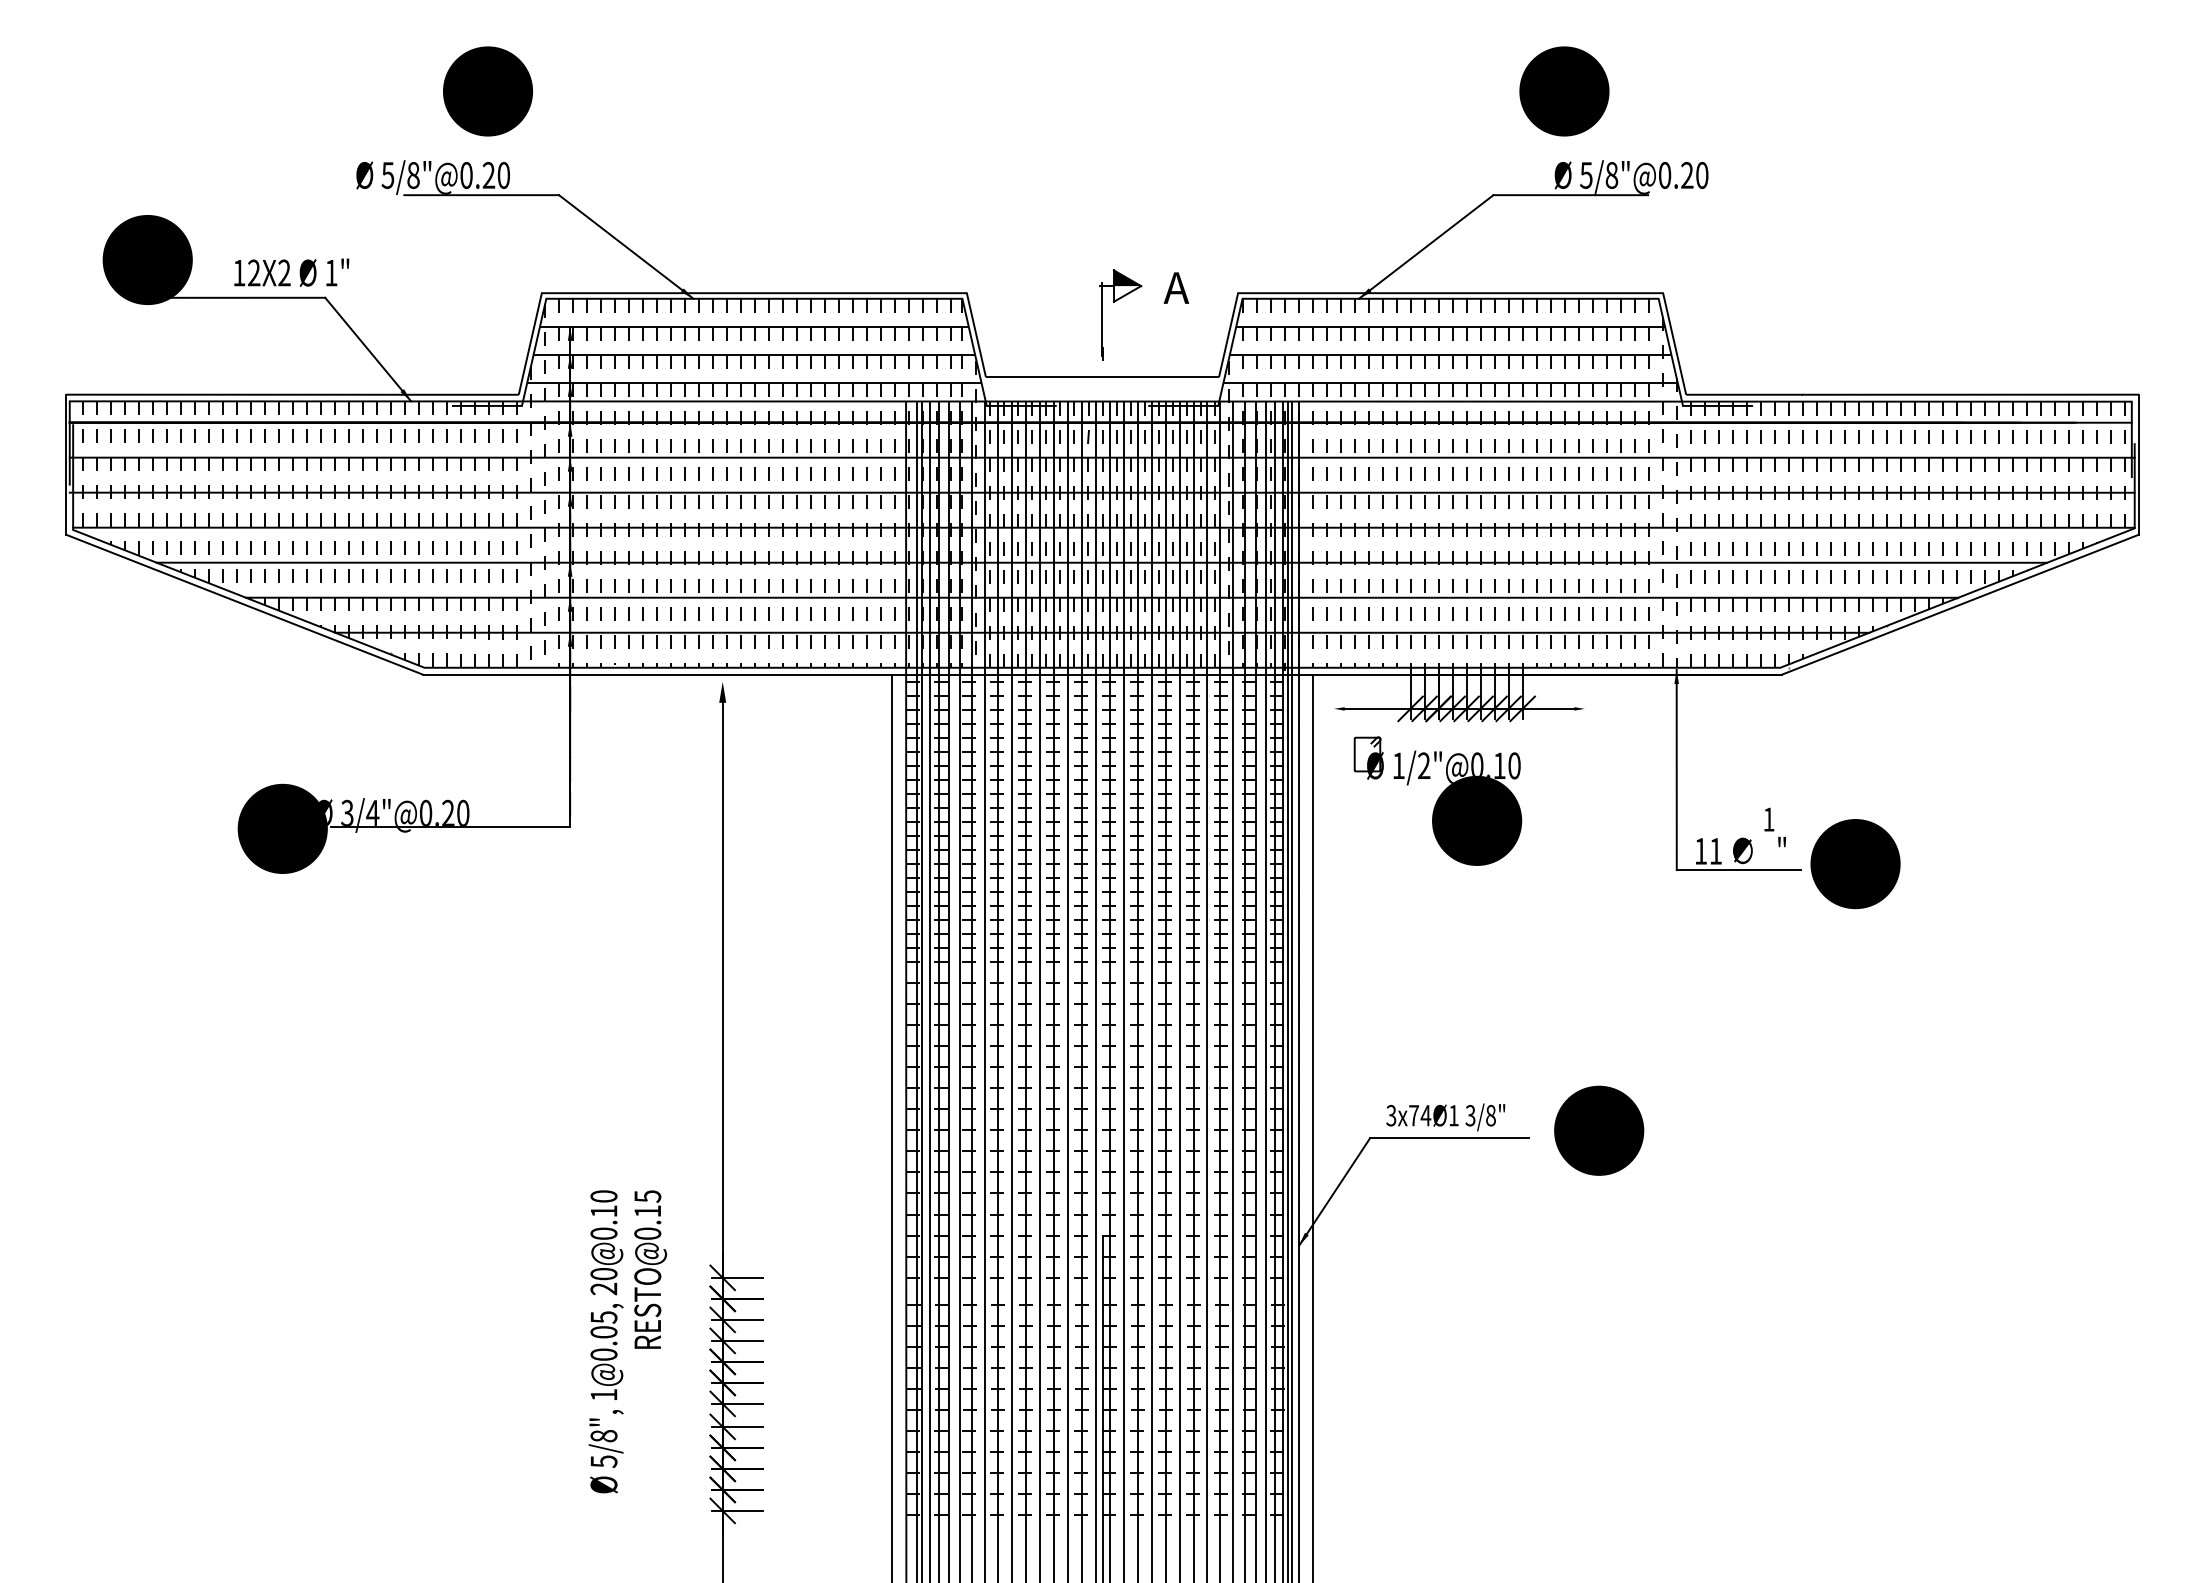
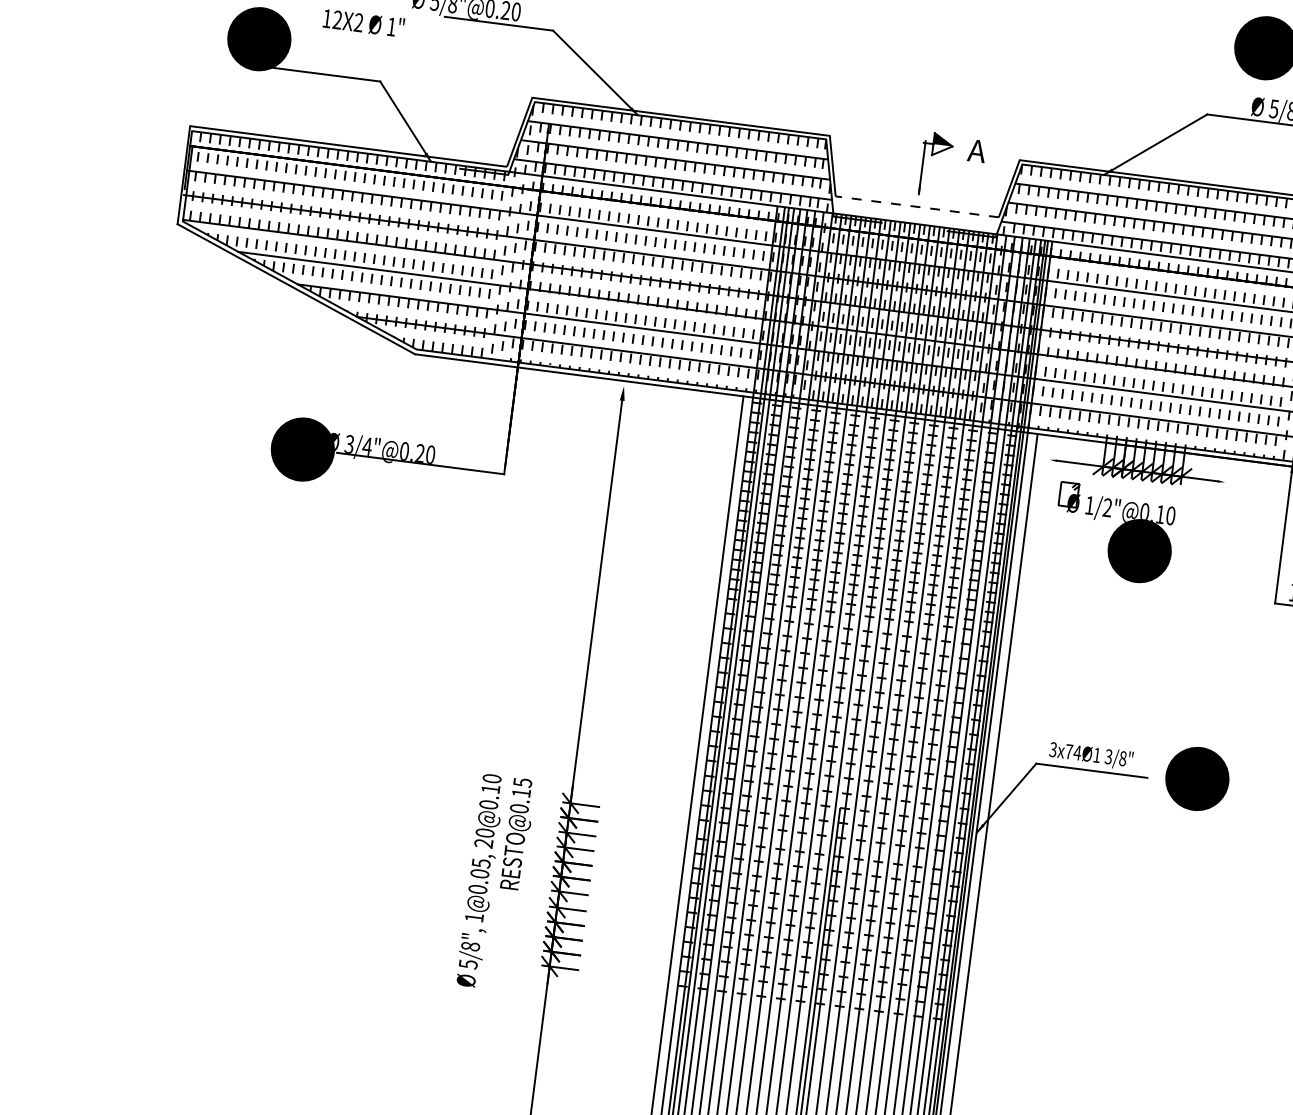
text: (291, 272) -> (363, 23), moved
line: (1102, 377) -> (917, 207), solid -> dashed
text: (627, 1341) -> (495, 882), moved

